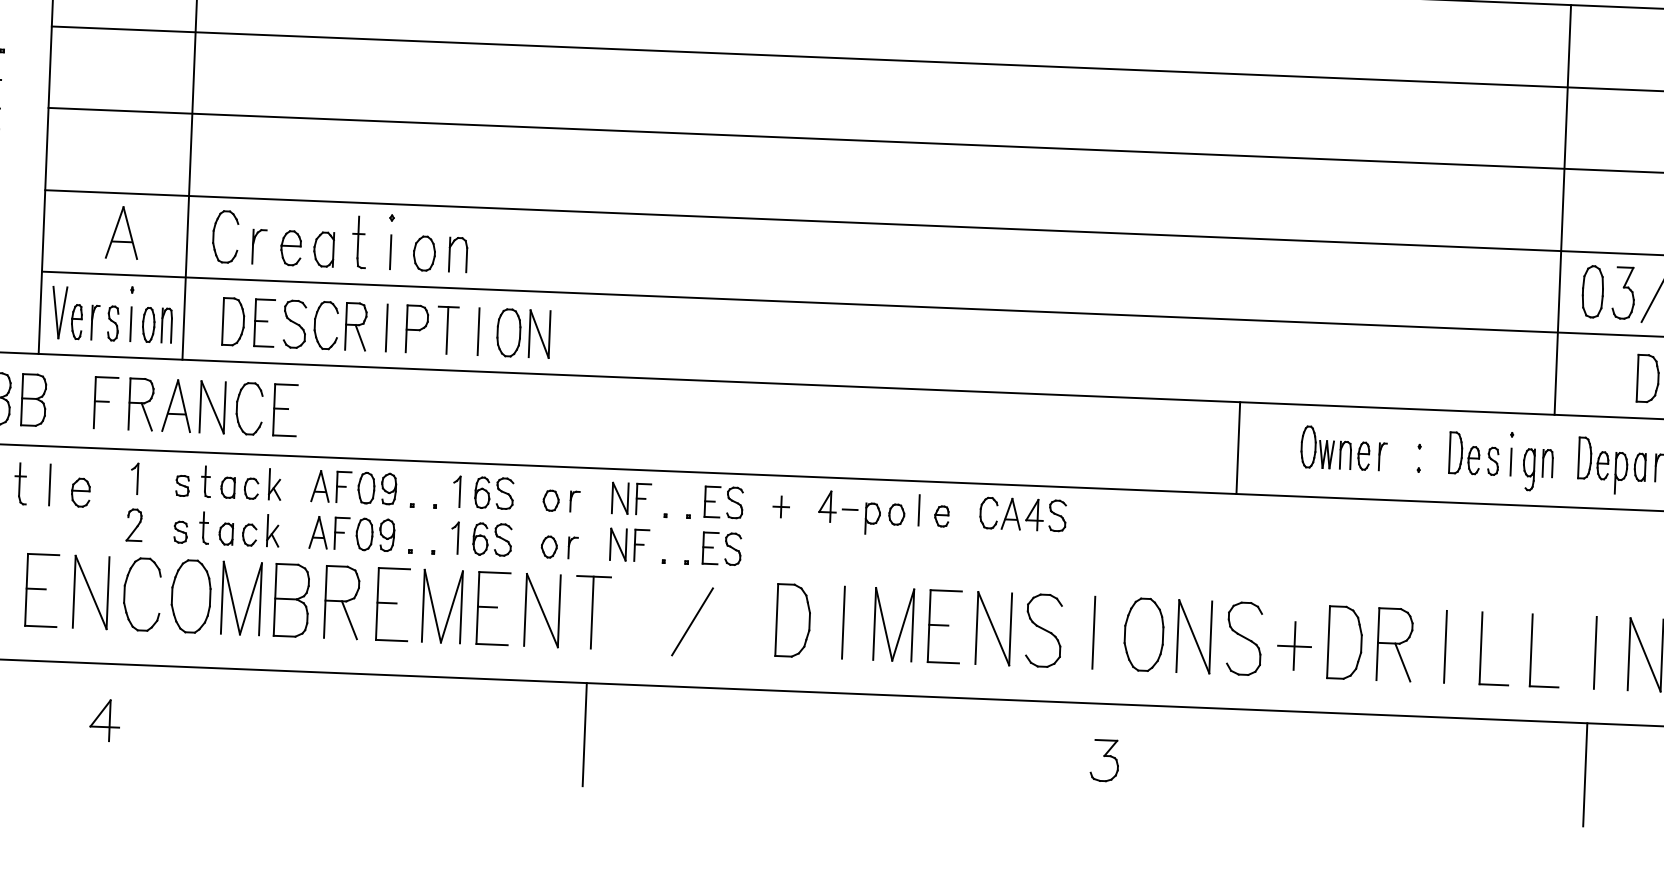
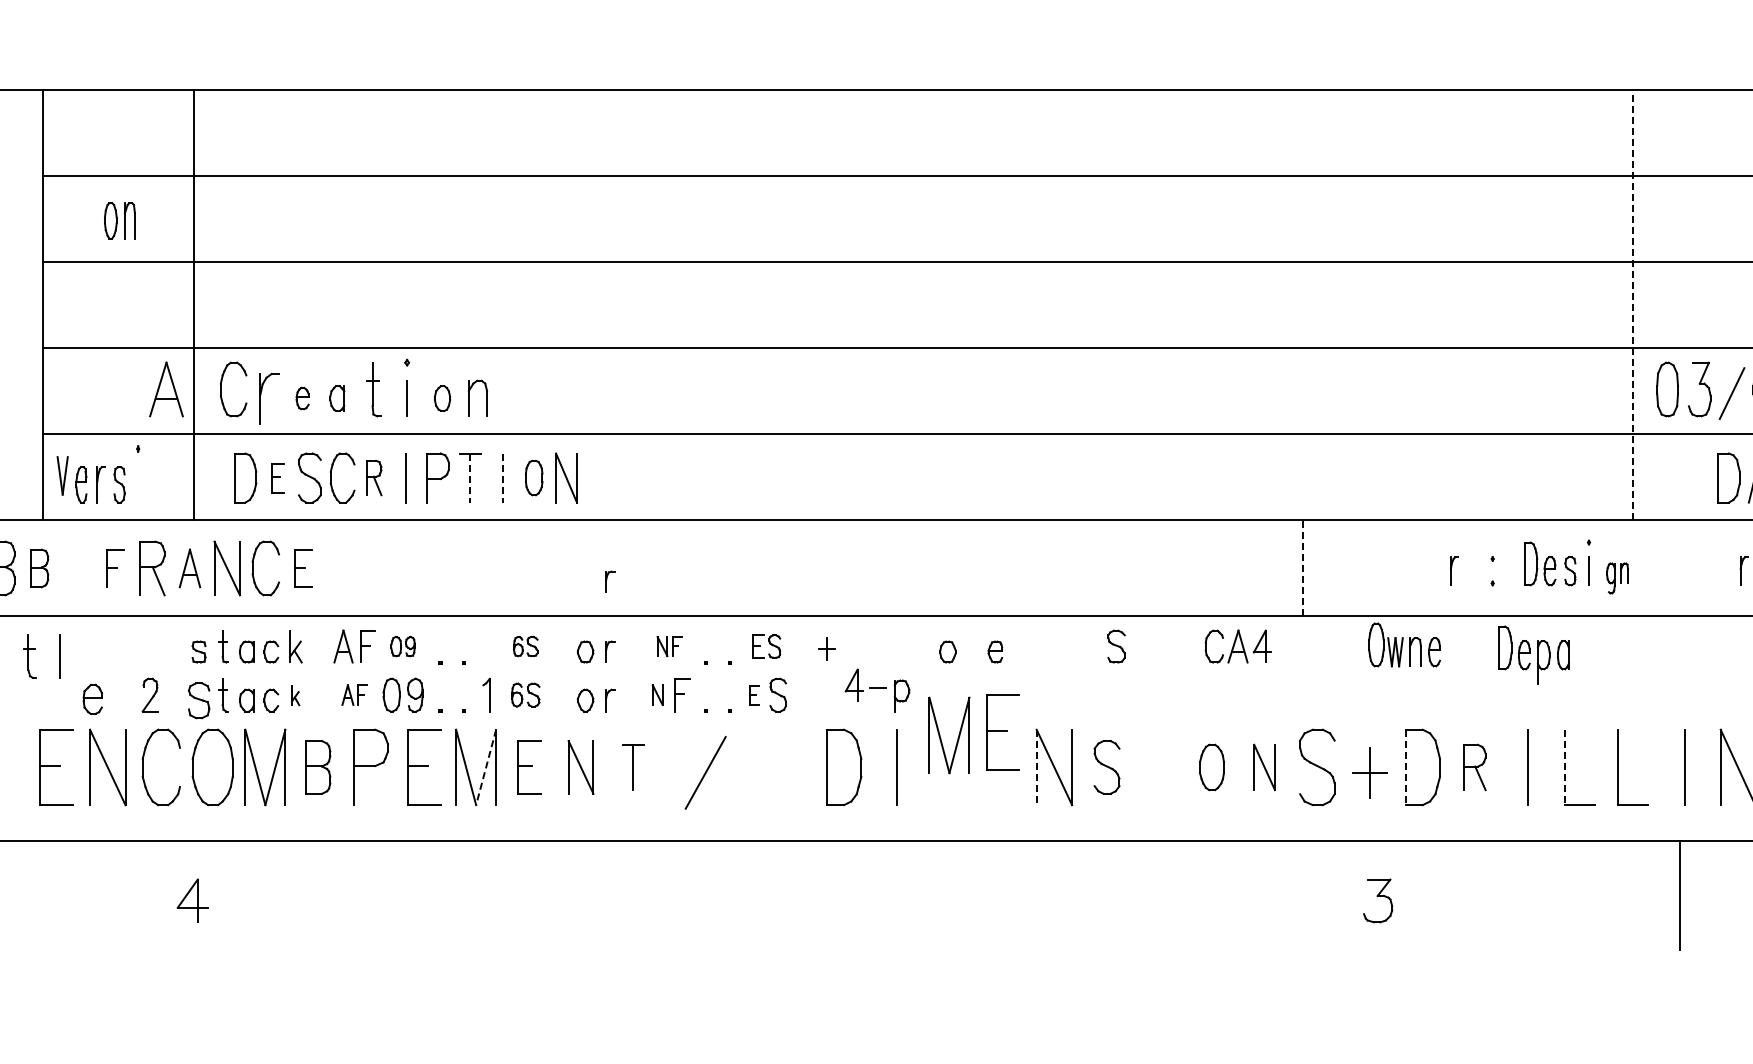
line: (1562, 210) -> (1632, 305), solid -> dashed
part: (122, 232) -> (166, 389), moved
part: (258, 245) -> (268, 397), size x1.4
part: (290, 248) -> (302, 398), size x0.6
part: (324, 249) -> (337, 398), size x0.7
part: (424, 253) -> (442, 398), size x0.7
part: (59, 312) -> (62, 475), size x0.7
line: (131, 323) -> (138, 484), removed
part: (264, 323) -> (277, 478), size x0.6
part: (157, 324) -> (119, 220), moved
part: (356, 326) -> (374, 477), size x0.7
line: (447, 330) -> (469, 478), solid -> dashed
line: (478, 332) -> (502, 478), solid -> dashed
part: (508, 332) -> (533, 477), size x0.7
part: (33, 400) -> (39, 568), size x0.7
part: (106, 403) -> (115, 568), size x0.7
part: (176, 405) -> (189, 568), size x0.7
part: (285, 410) -> (303, 568), size x0.7
part: (577, 434) -> (610, 581), added
line: (1237, 447) -> (1302, 567), solid -> dashed
part: (1335, 447) -> (1404, 644), moved
part: (1611, 465) -> (1533, 654), moved
part: (1537, 470) -> (1617, 578), size x0.7
part: (134, 477) -> (148, 645), removed
part: (376, 488) -> (402, 646), size x0.6
part: (456, 490) -> (486, 645), removed
part: (80, 491) -> (92, 698), moved
part: (494, 493) -> (525, 646), size x0.6
part: (631, 498) -> (669, 646), size x0.6
part: (723, 502) -> (766, 646), size x0.7
line: (919, 510) -> (971, 646), removed
part: (849, 512) -> (877, 690), moved
part: (1010, 513) -> (1237, 646), moved
part: (272, 531) -> (295, 695), size x0.6
part: (180, 532) -> (198, 700), size x1.6
part: (329, 532) -> (354, 694), size x0.6
part: (492, 538) -> (525, 694), size x0.7
part: (618, 544) -> (657, 694), size x0.6
part: (710, 548) -> (754, 695), size x0.6
part: (292, 600) -> (318, 767), size x0.7
line: (452, 607) -> (486, 767), solid -> dashed
part: (493, 608) -> (529, 767), size x0.7
part: (541, 610) -> (580, 767), size x0.7
part: (592, 612) -> (633, 767), size x0.6
line: (349, 620) -> (379, 785), removed
line: (692, 621) -> (705, 772), moved
part: (944, 626) -> (1002, 732), moved
part: (885, 627) -> (941, 738), moved
line: (976, 628) -> (1036, 767), solid -> dashed
part: (1043, 630) -> (1106, 767), size x0.7
line: (1093, 632) -> (1159, 767), removed
part: (1143, 634) -> (1211, 767), size x0.6
part: (1194, 636) -> (1264, 767), size x0.6
line: (1328, 642) -> (1405, 767), solid -> dashed
part: (1394, 644) -> (1474, 767), size x0.6
line: (1481, 648) -> (1565, 767), solid -> dashed
part: (104, 720) -> (192, 900), moved
line: (584, 734) -> (630, 895), removed
part: (1105, 760) -> (1378, 900), moved

